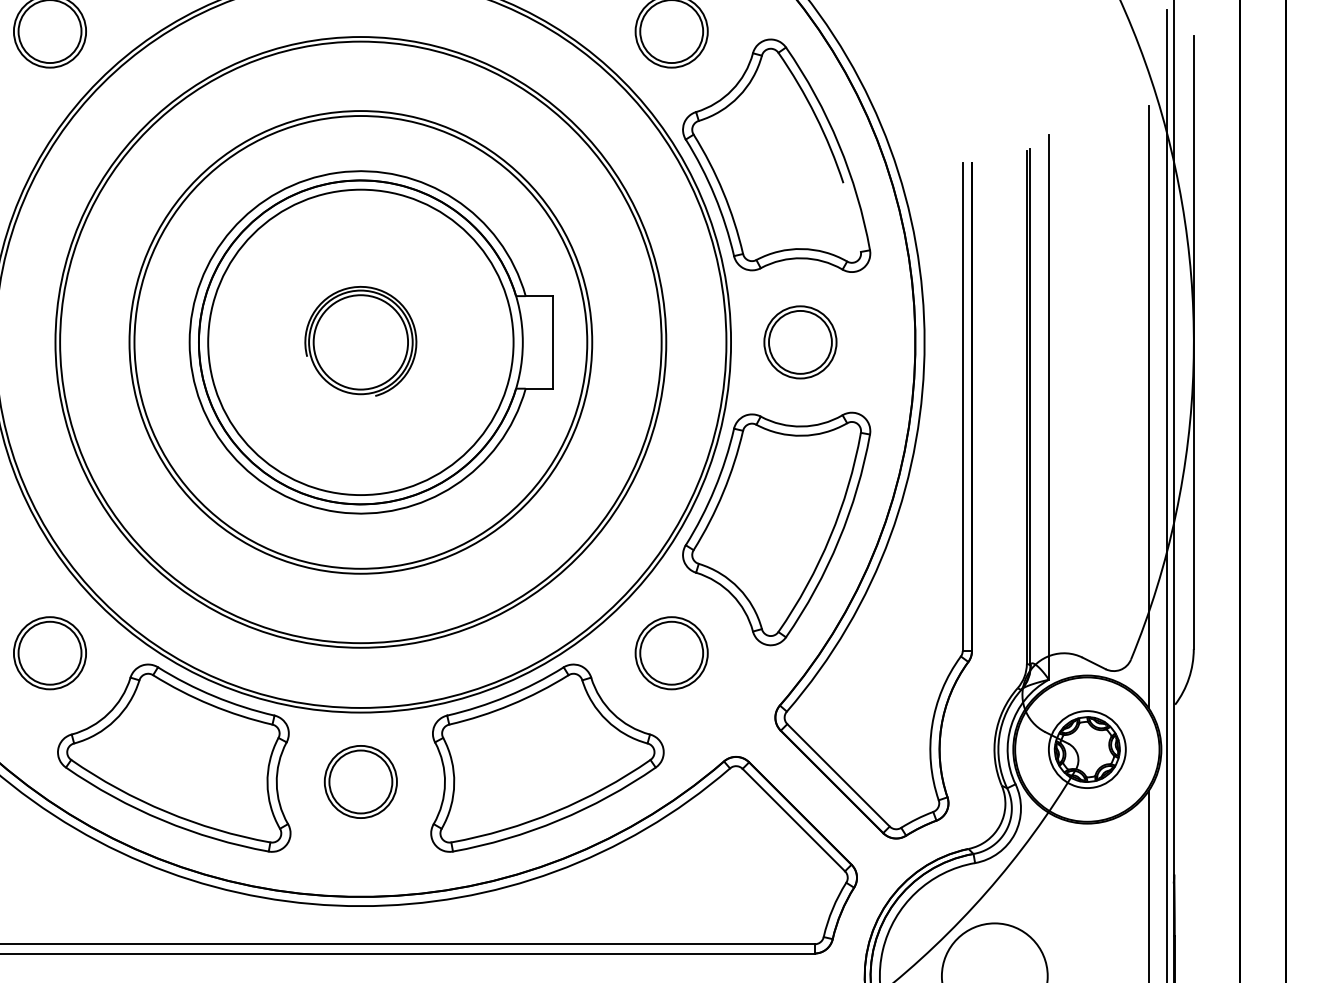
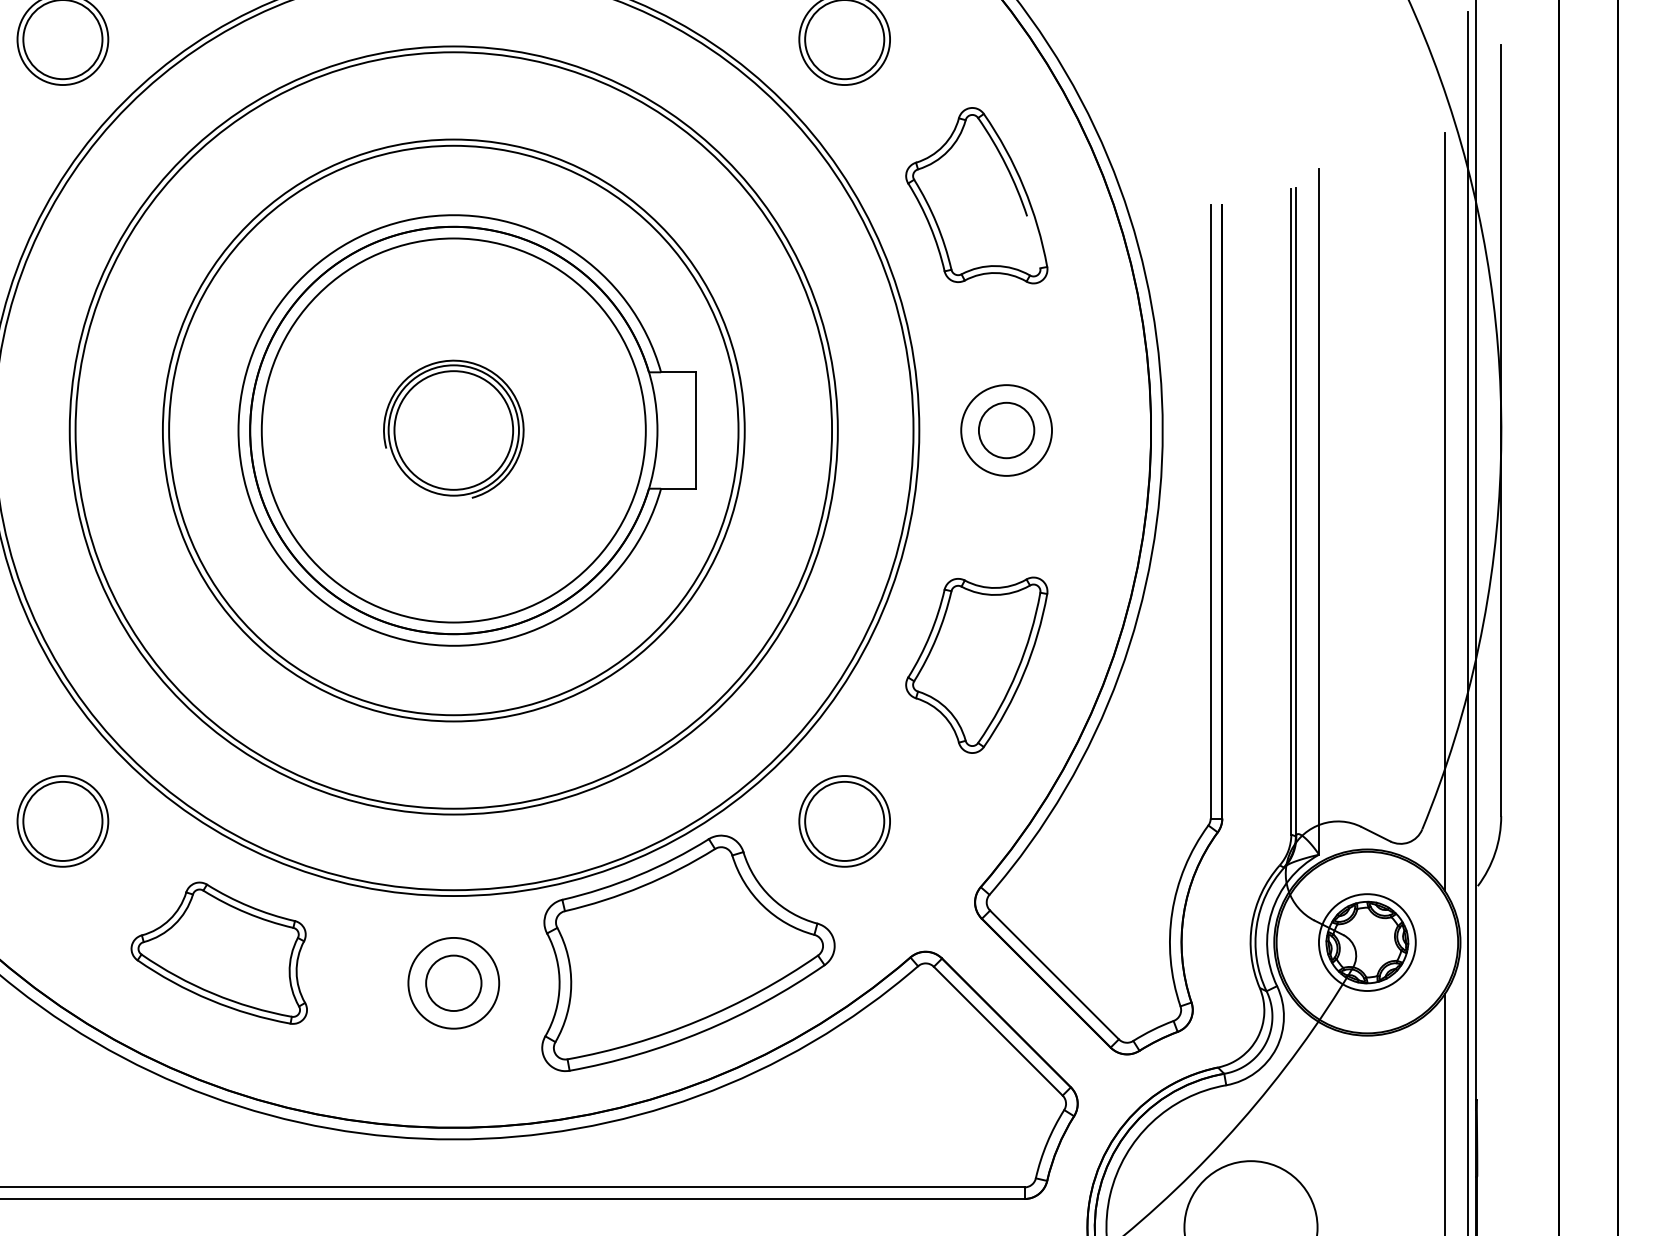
part: (776, 155) -> (976, 195), size x0.6
circle: (800, 342) -> (1006, 430), size x0.7
part: (776, 529) -> (976, 665), size x0.6
part: (174, 757) -> (219, 952), size x0.6
circle: (360, 781) -> (453, 982), size x0.7

